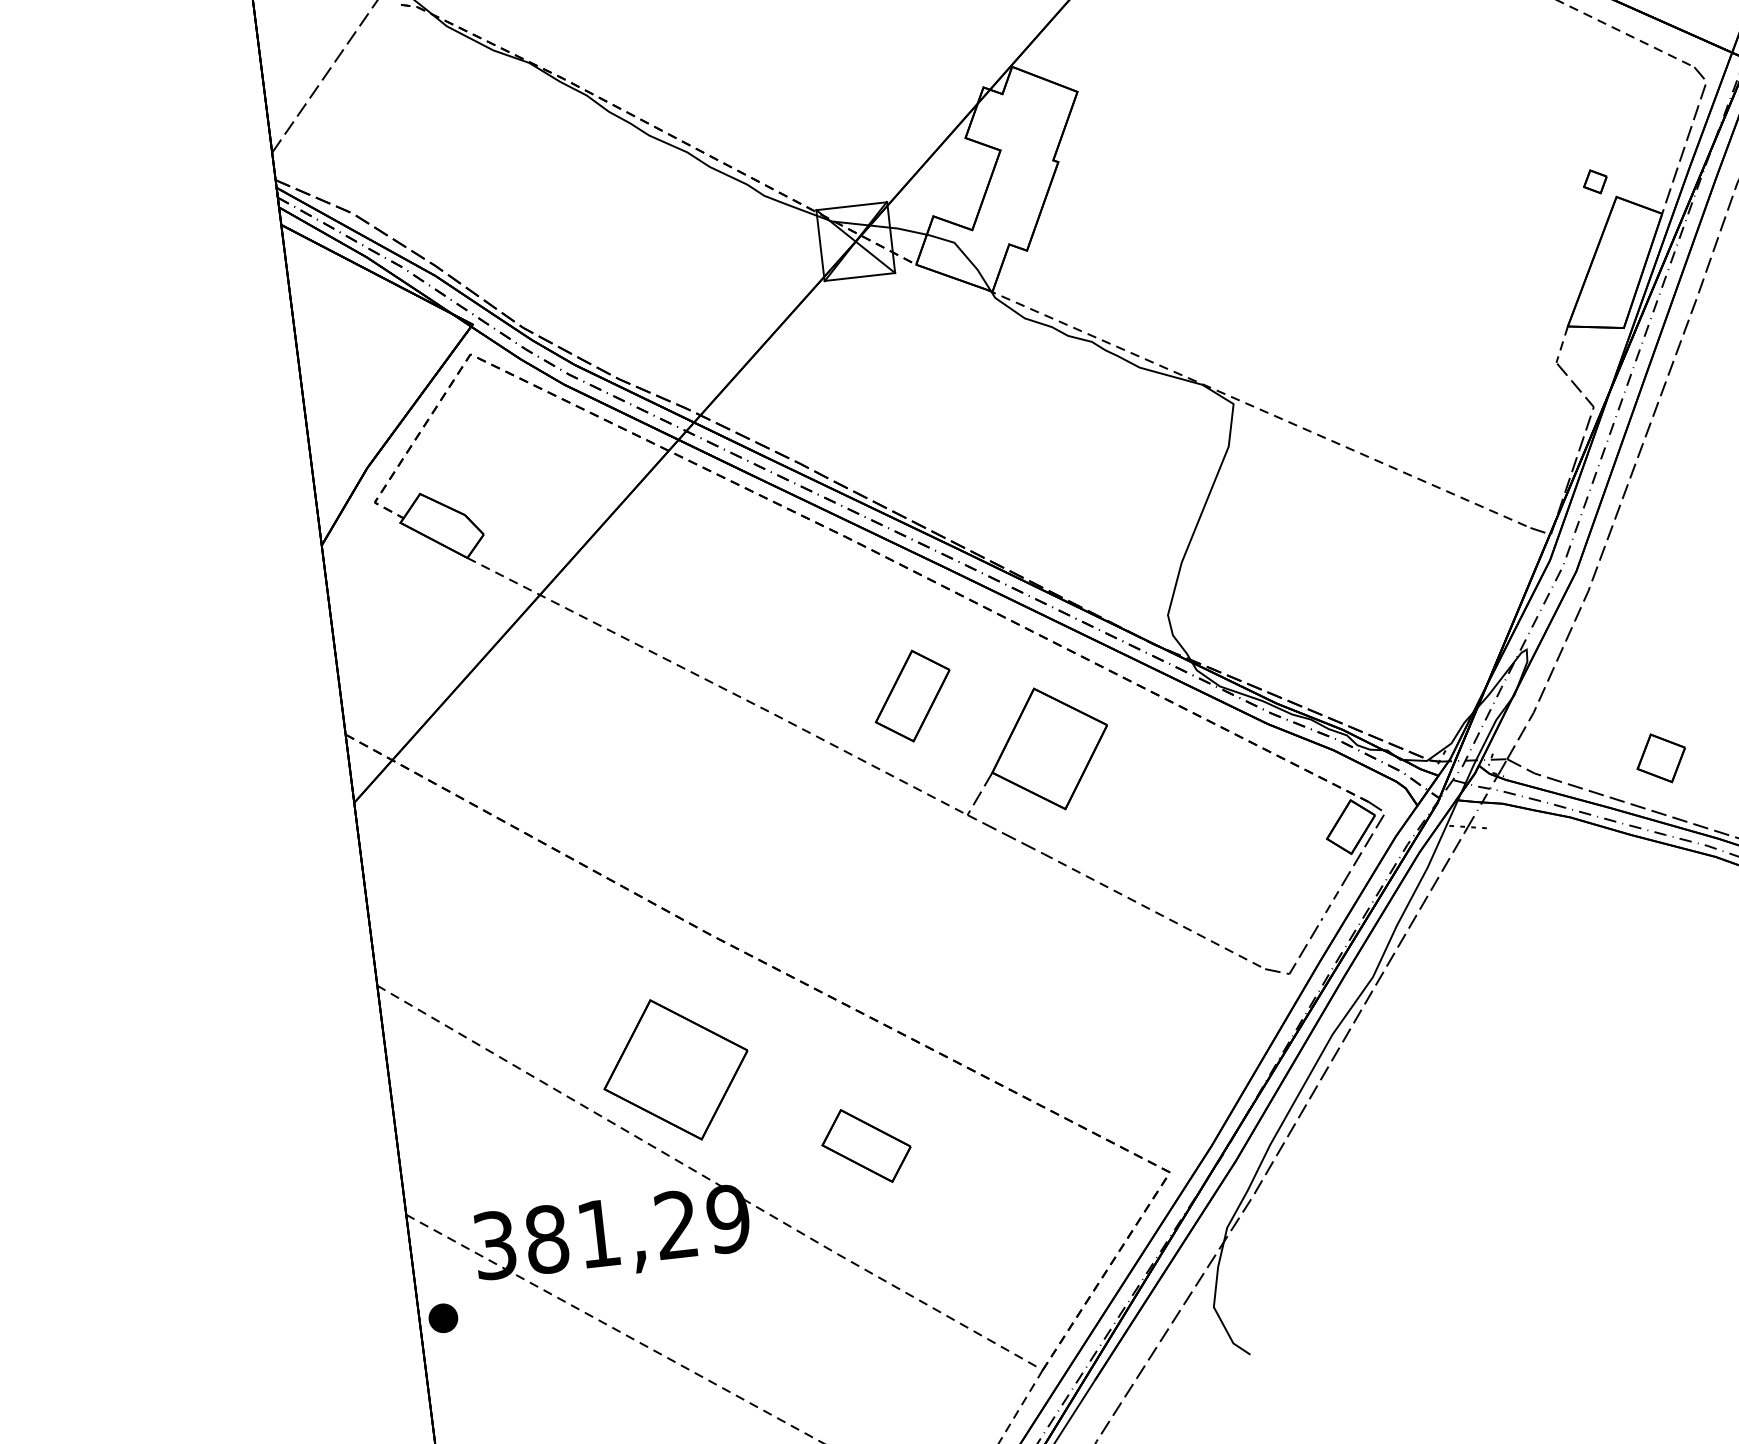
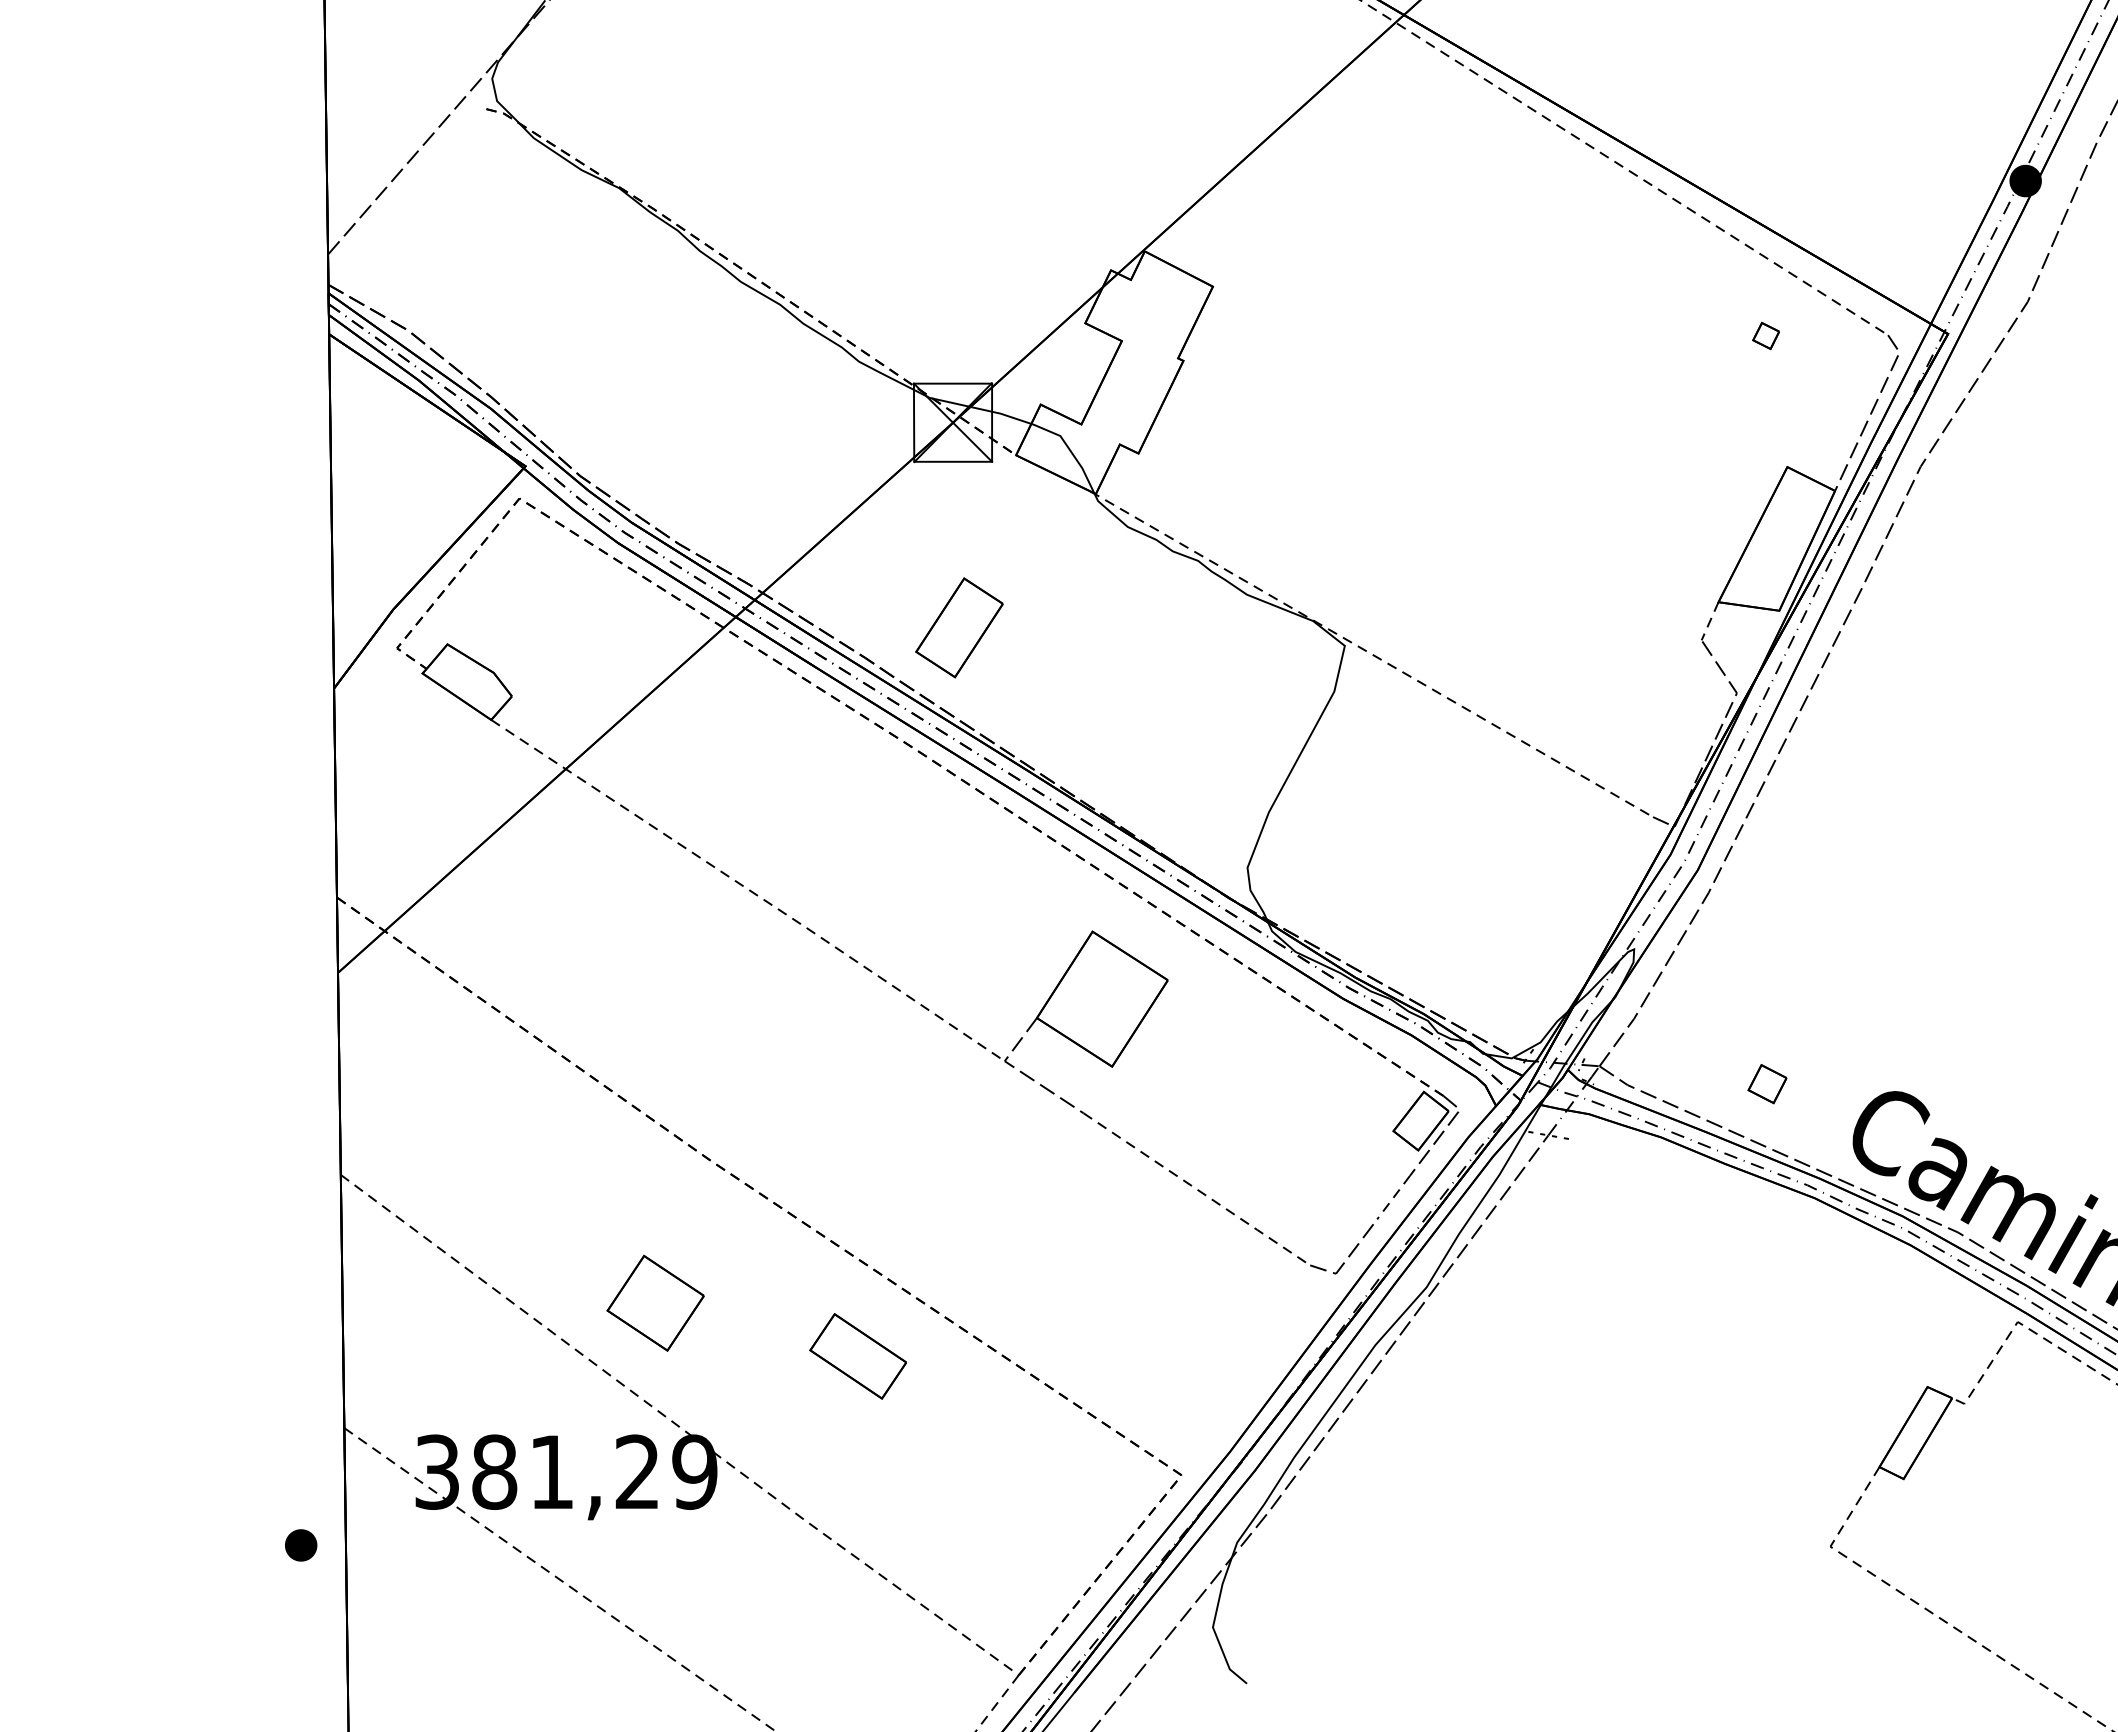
part: (1594, 181) -> (1765, 335), moved
part: (912, 695) -> (959, 627), moved
part: (1661, 757) -> (1767, 1083), size x0.7
part: (675, 1070) -> (655, 1303), size x0.6
part: (865, 1146) -> (857, 1356), moved
part: (443, 1318) -> (301, 1545), moved

